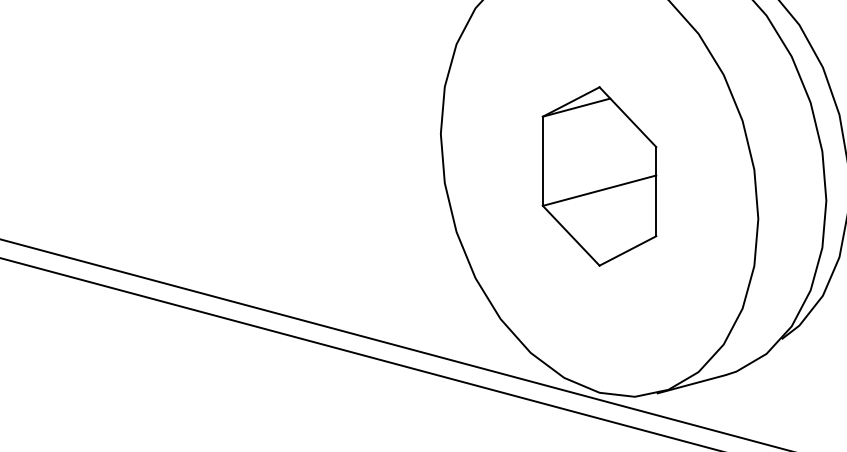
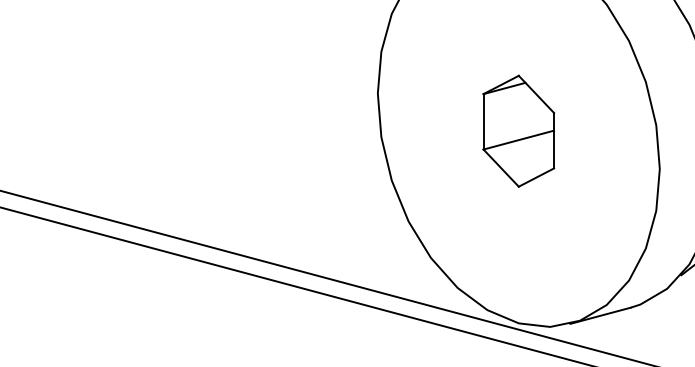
part: (599, 176) -> (518, 131), size x0.7

